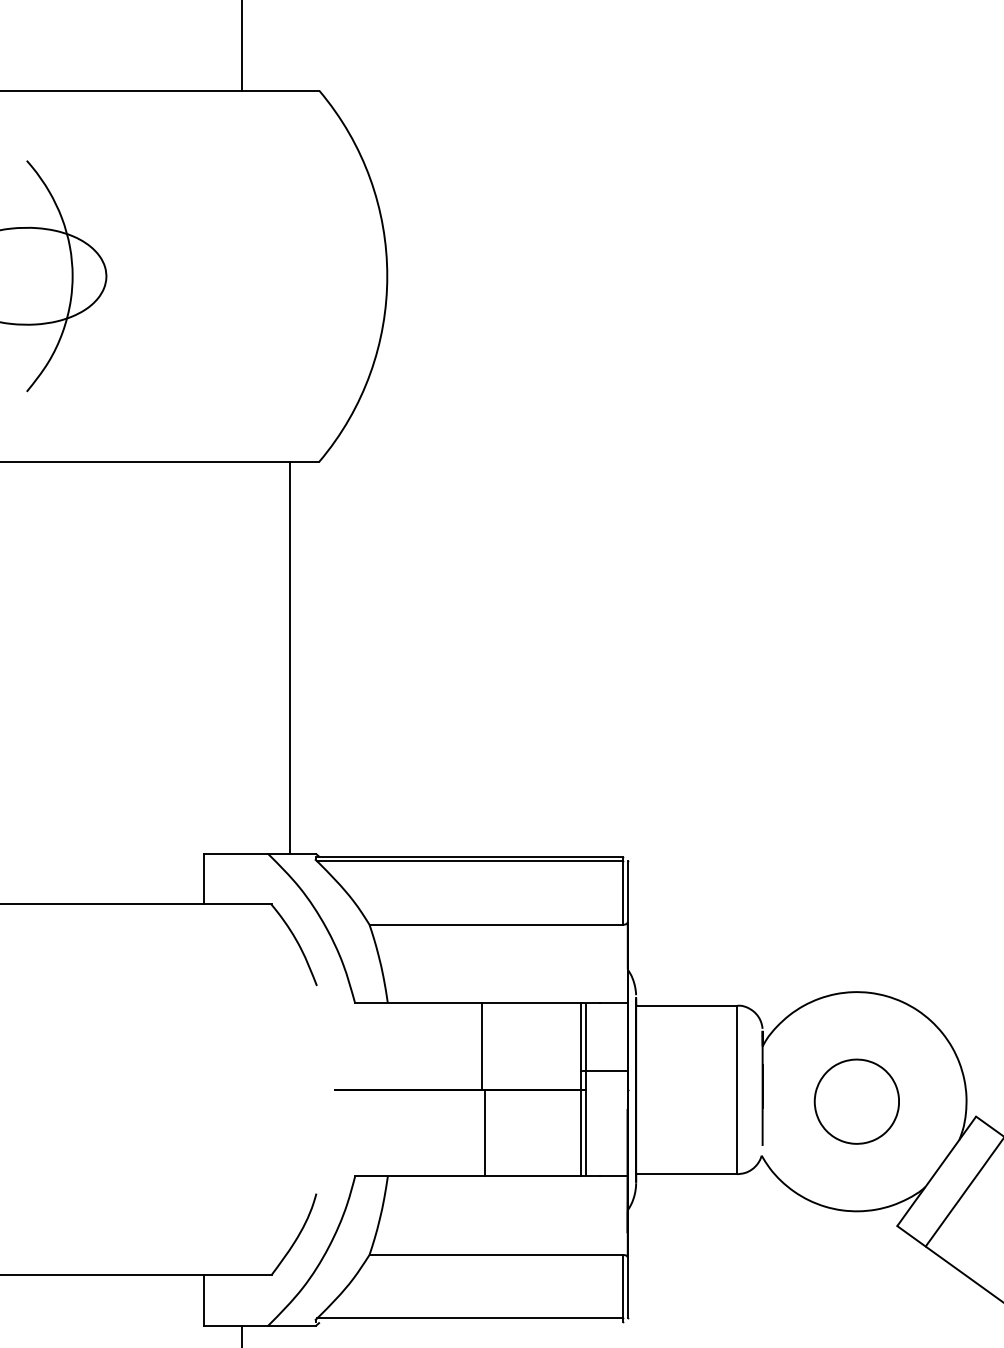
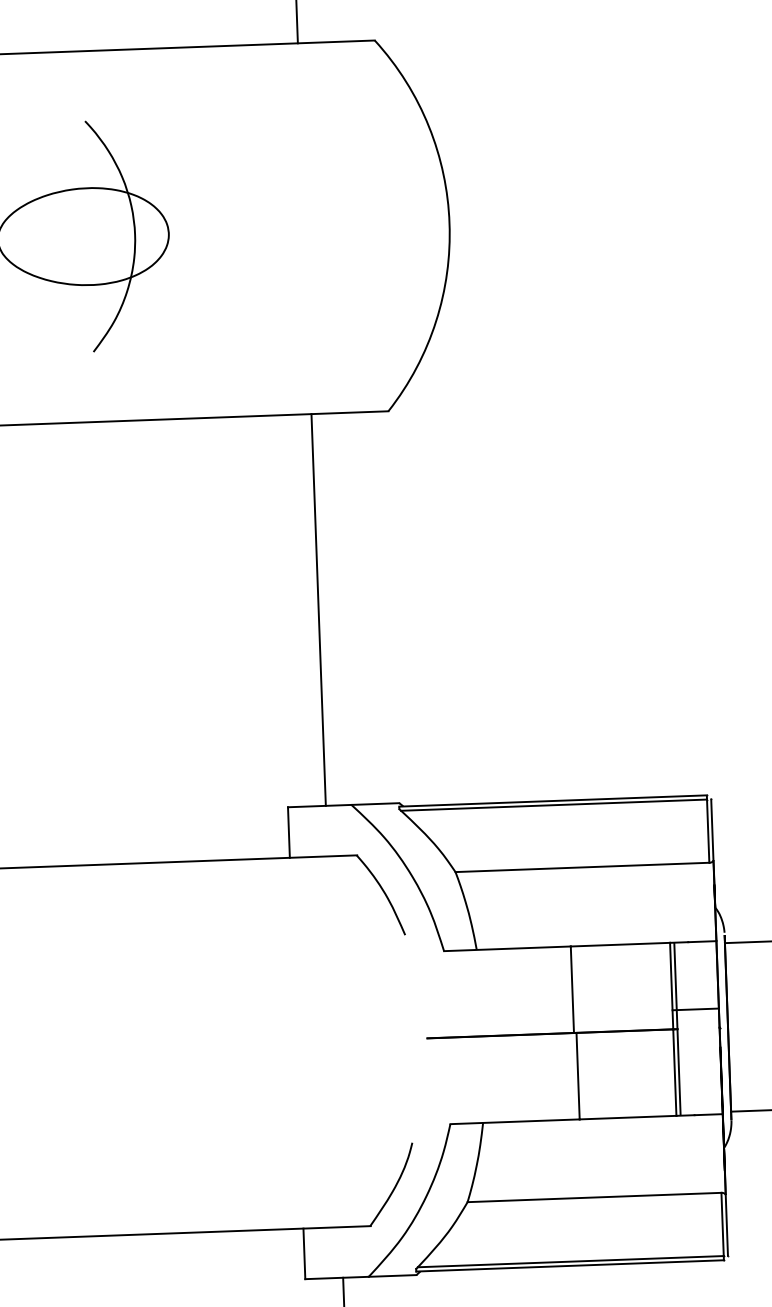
line: (290, 657) -> (318, 609), moved
line: (469, 1322) -> (570, 1265), added

